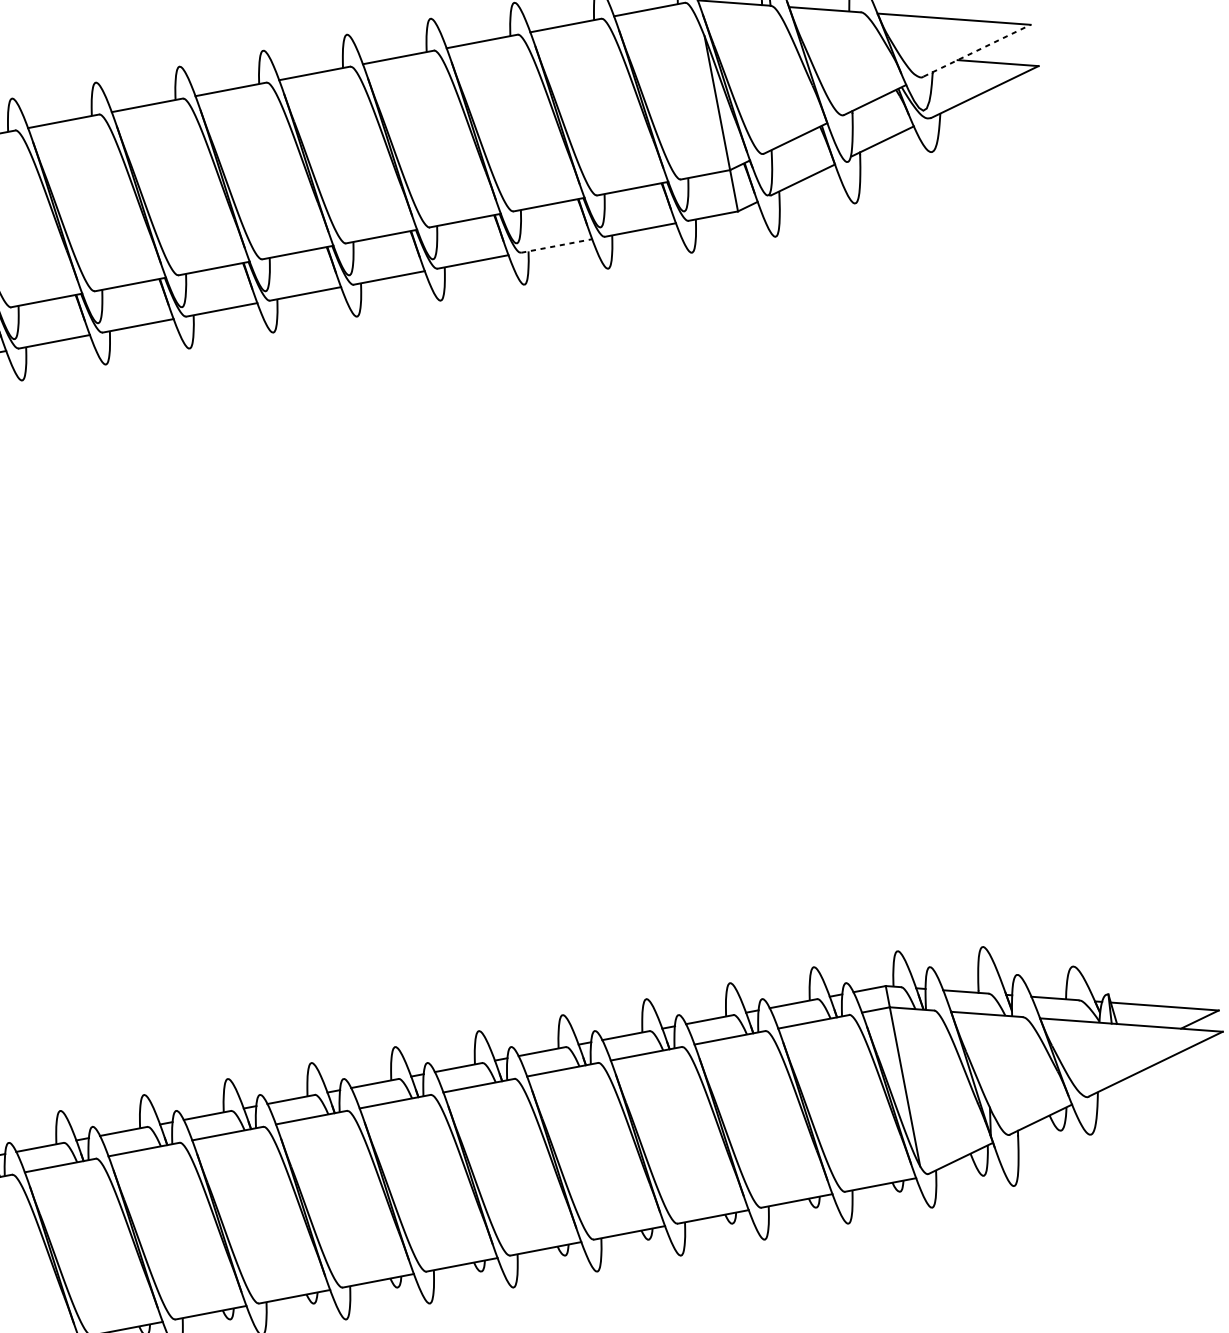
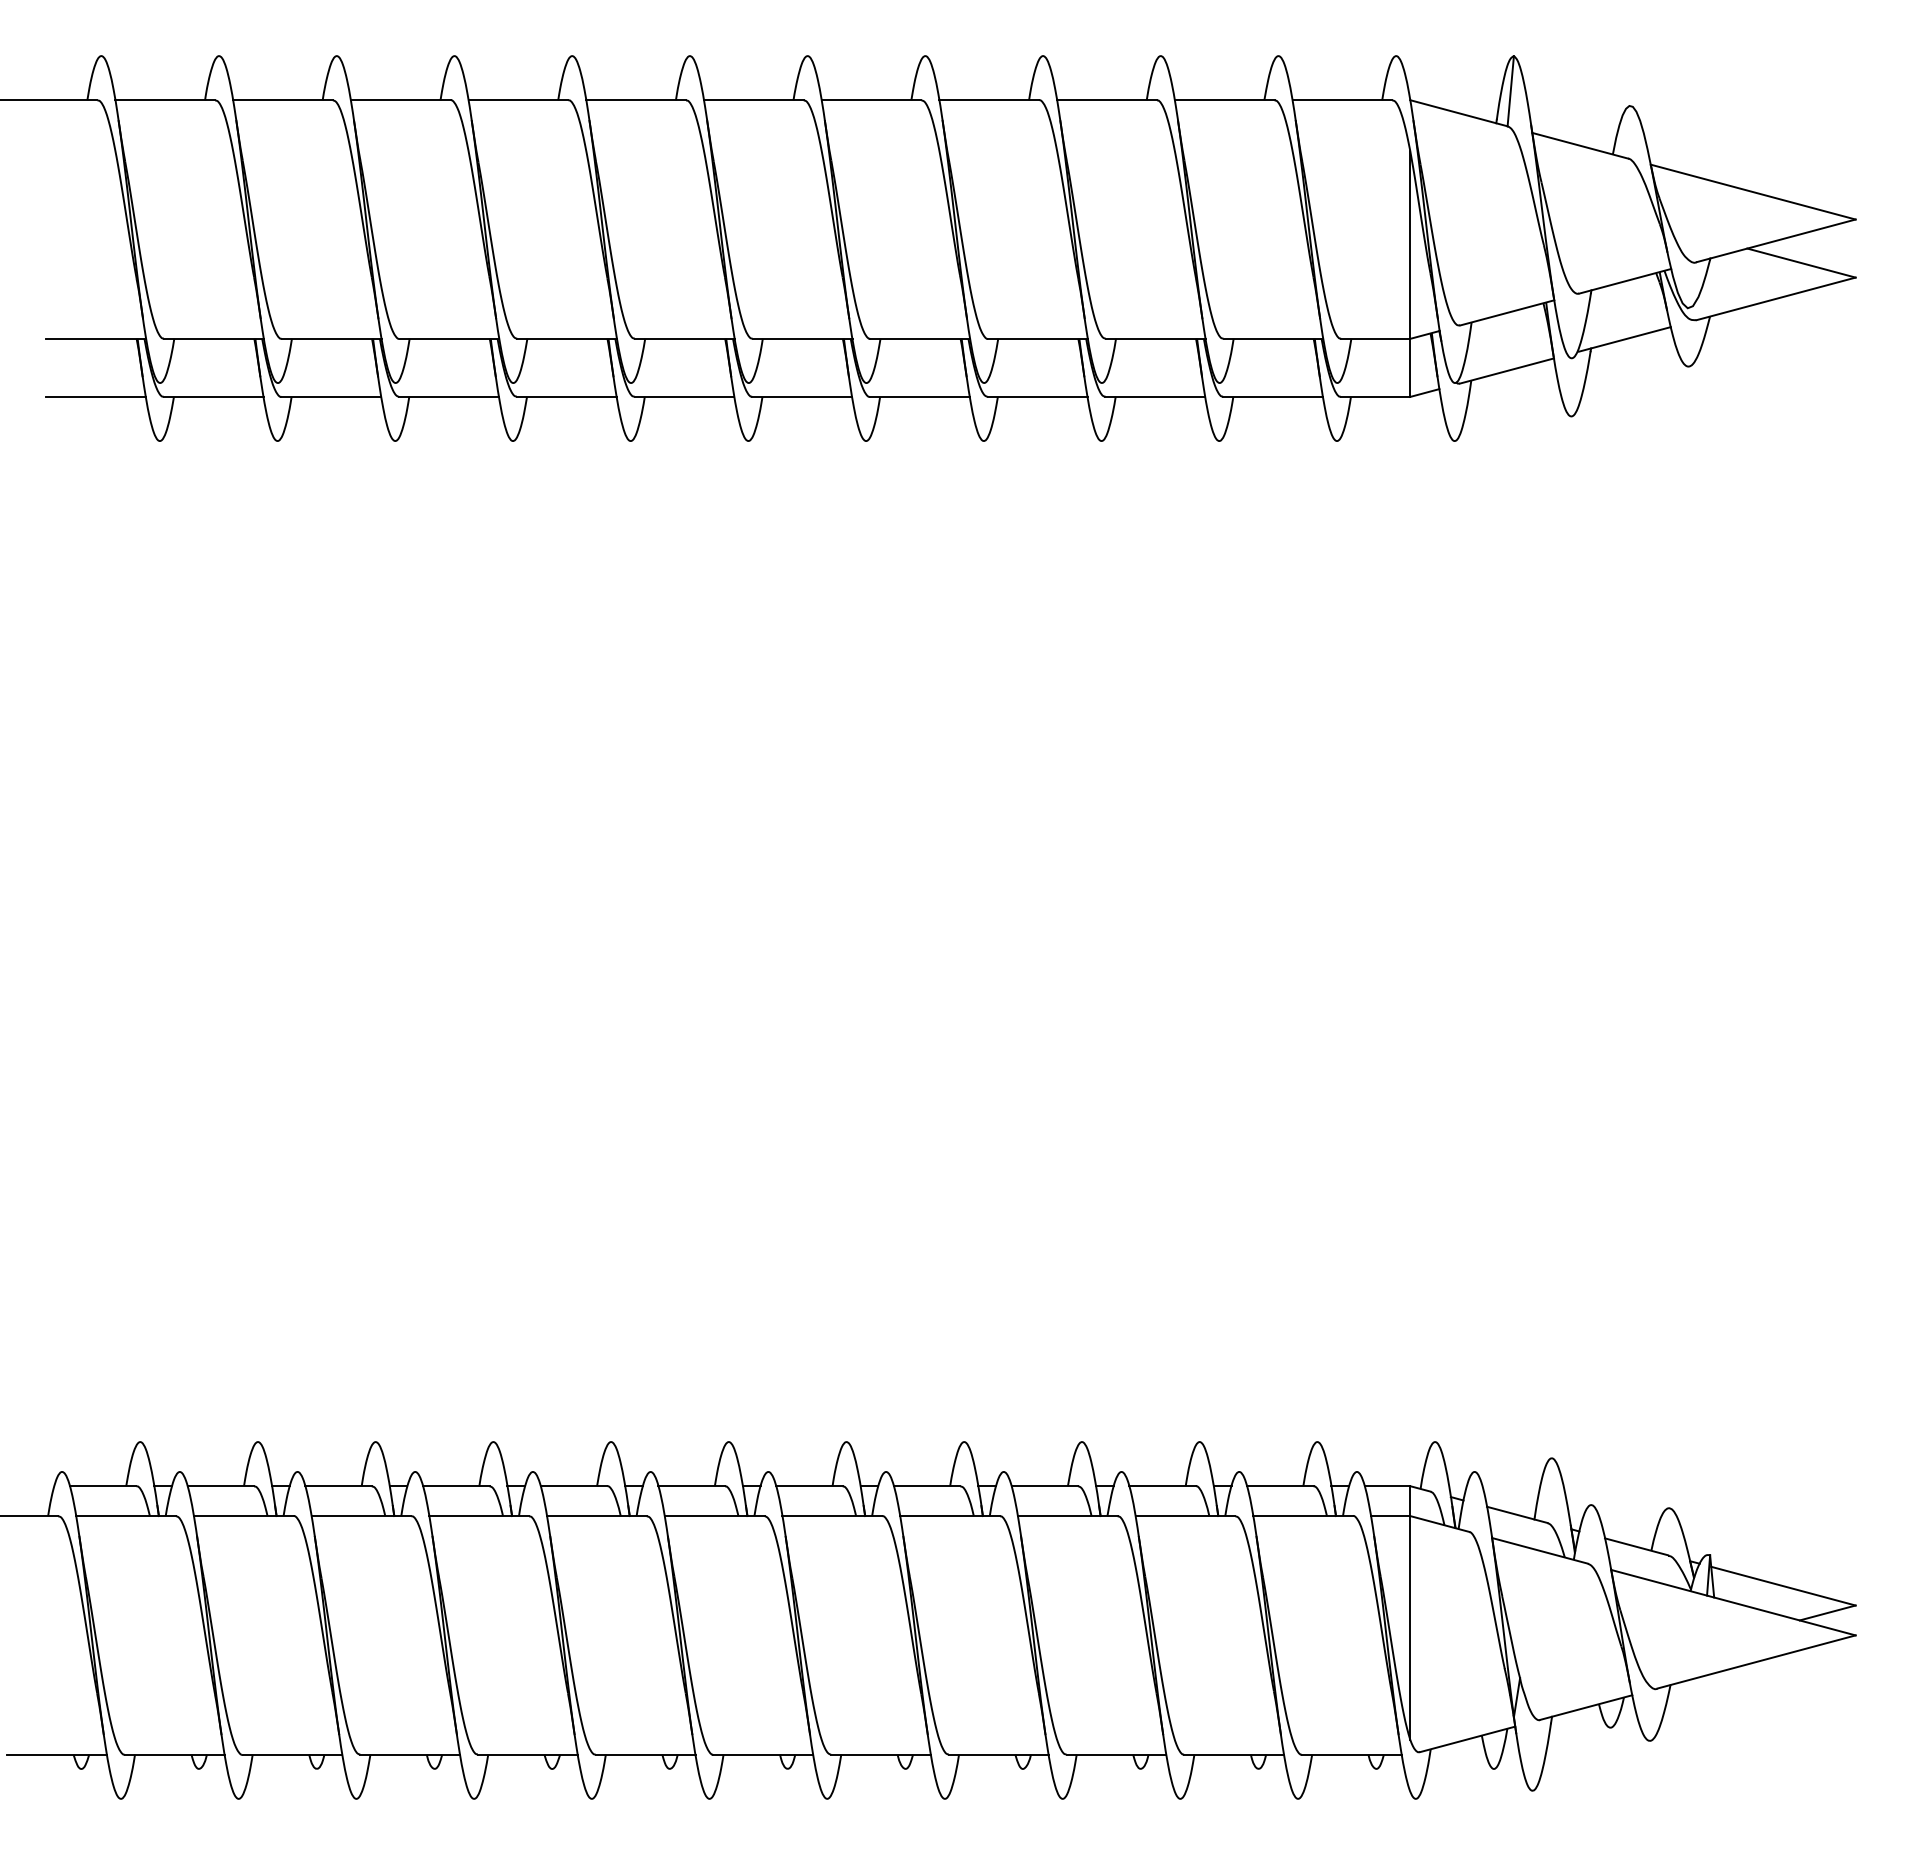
line: (977, 50) -> (1776, 240), dashed -> solid
line: (556, 245) -> (1155, 396), dashed -> solid

